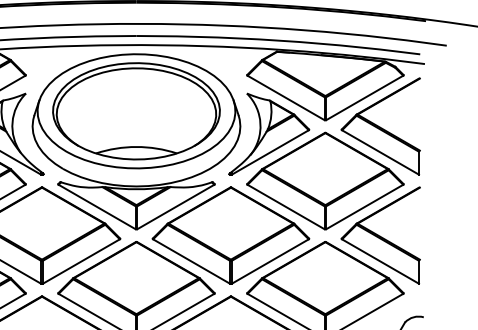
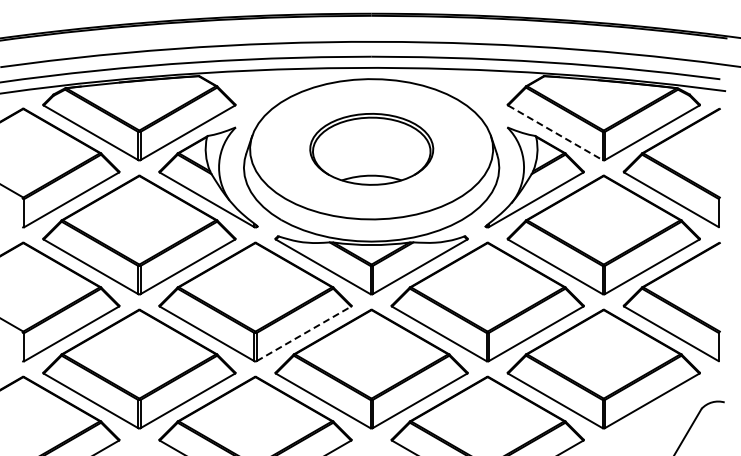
line: (286, 97) -> (555, 132), solid -> dashed
part: (136, 111) -> (371, 149), size x0.6
line: (81, 261) -> (303, 333), solid -> dashed

